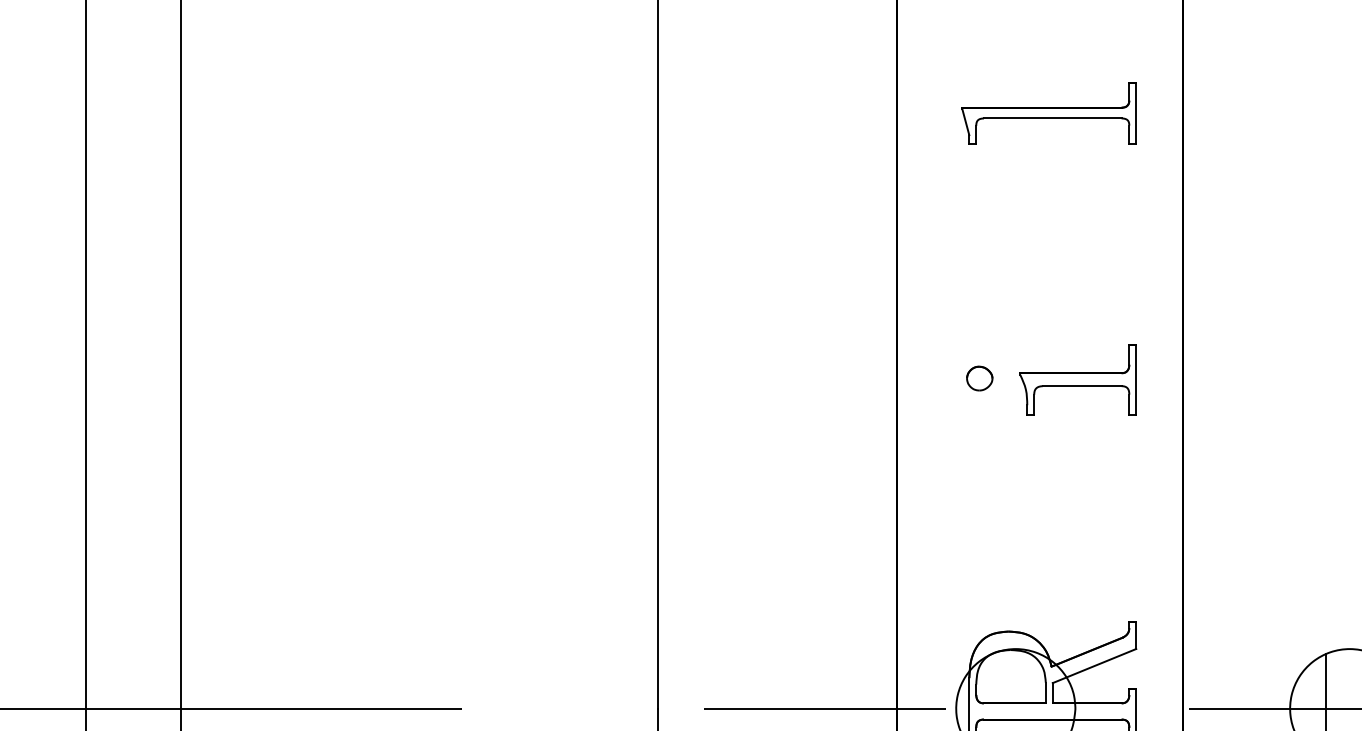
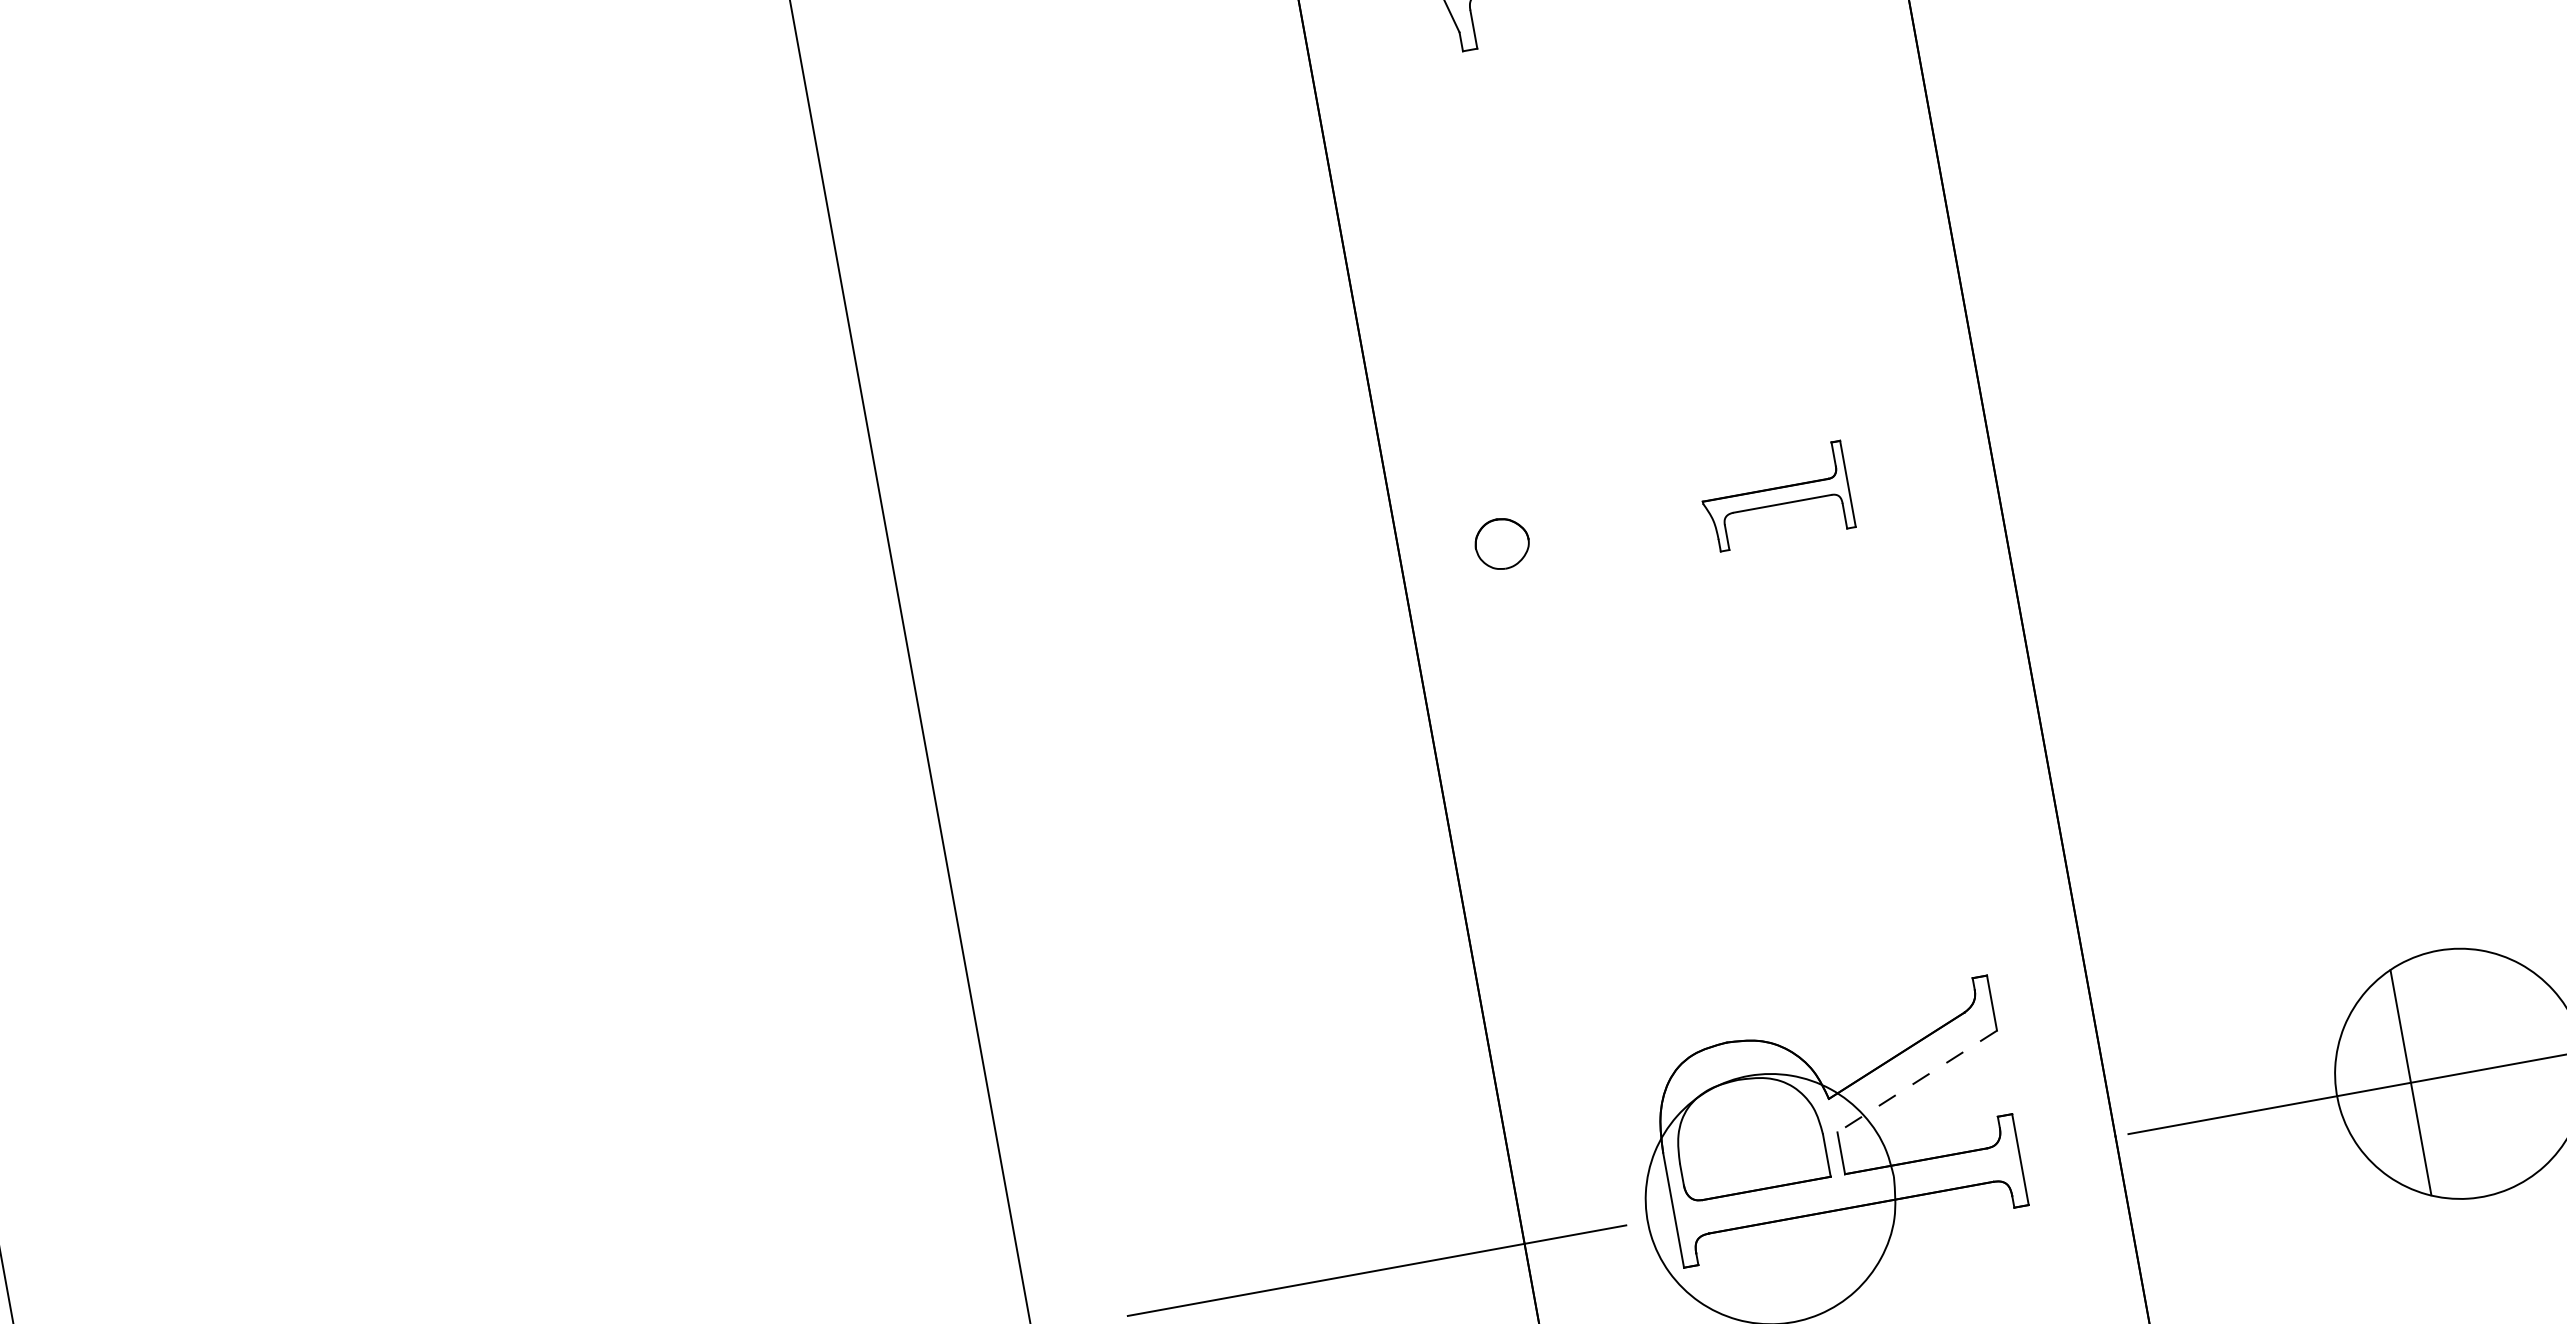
part: (979, 378) -> (1501, 543), moved
part: (1077, 379) -> (1774, 496), size x0.6
line: (1094, 666) -> (1917, 1082), solid -> dashed

